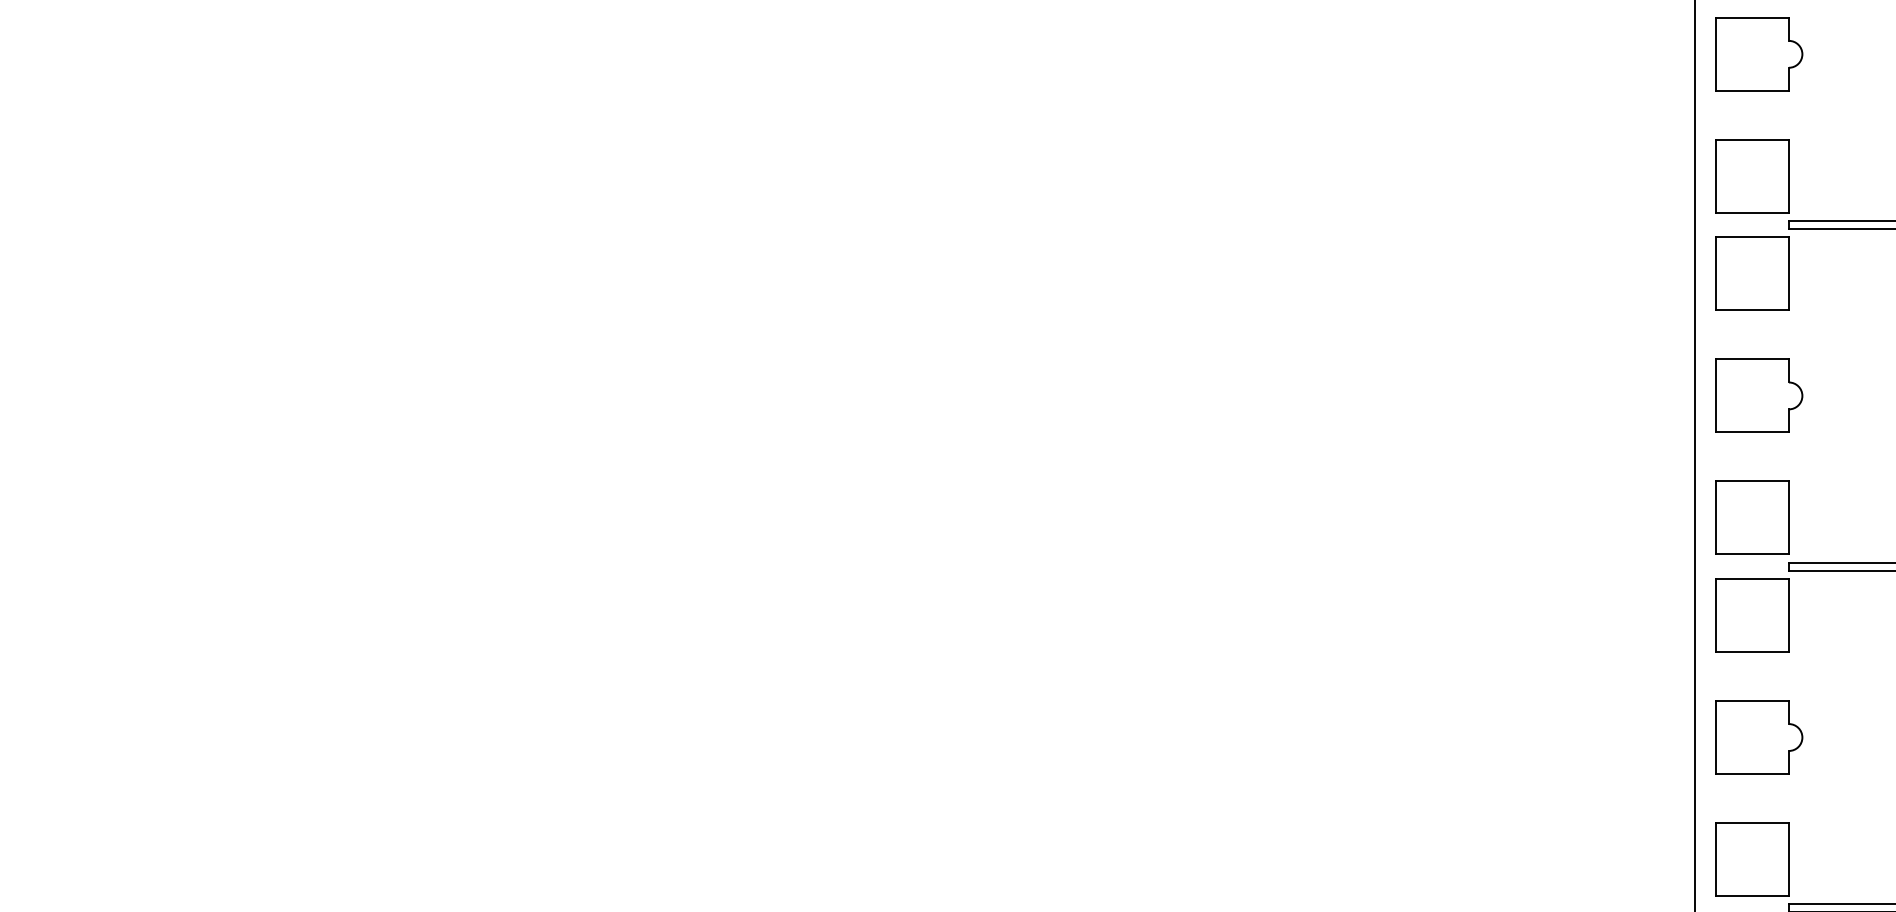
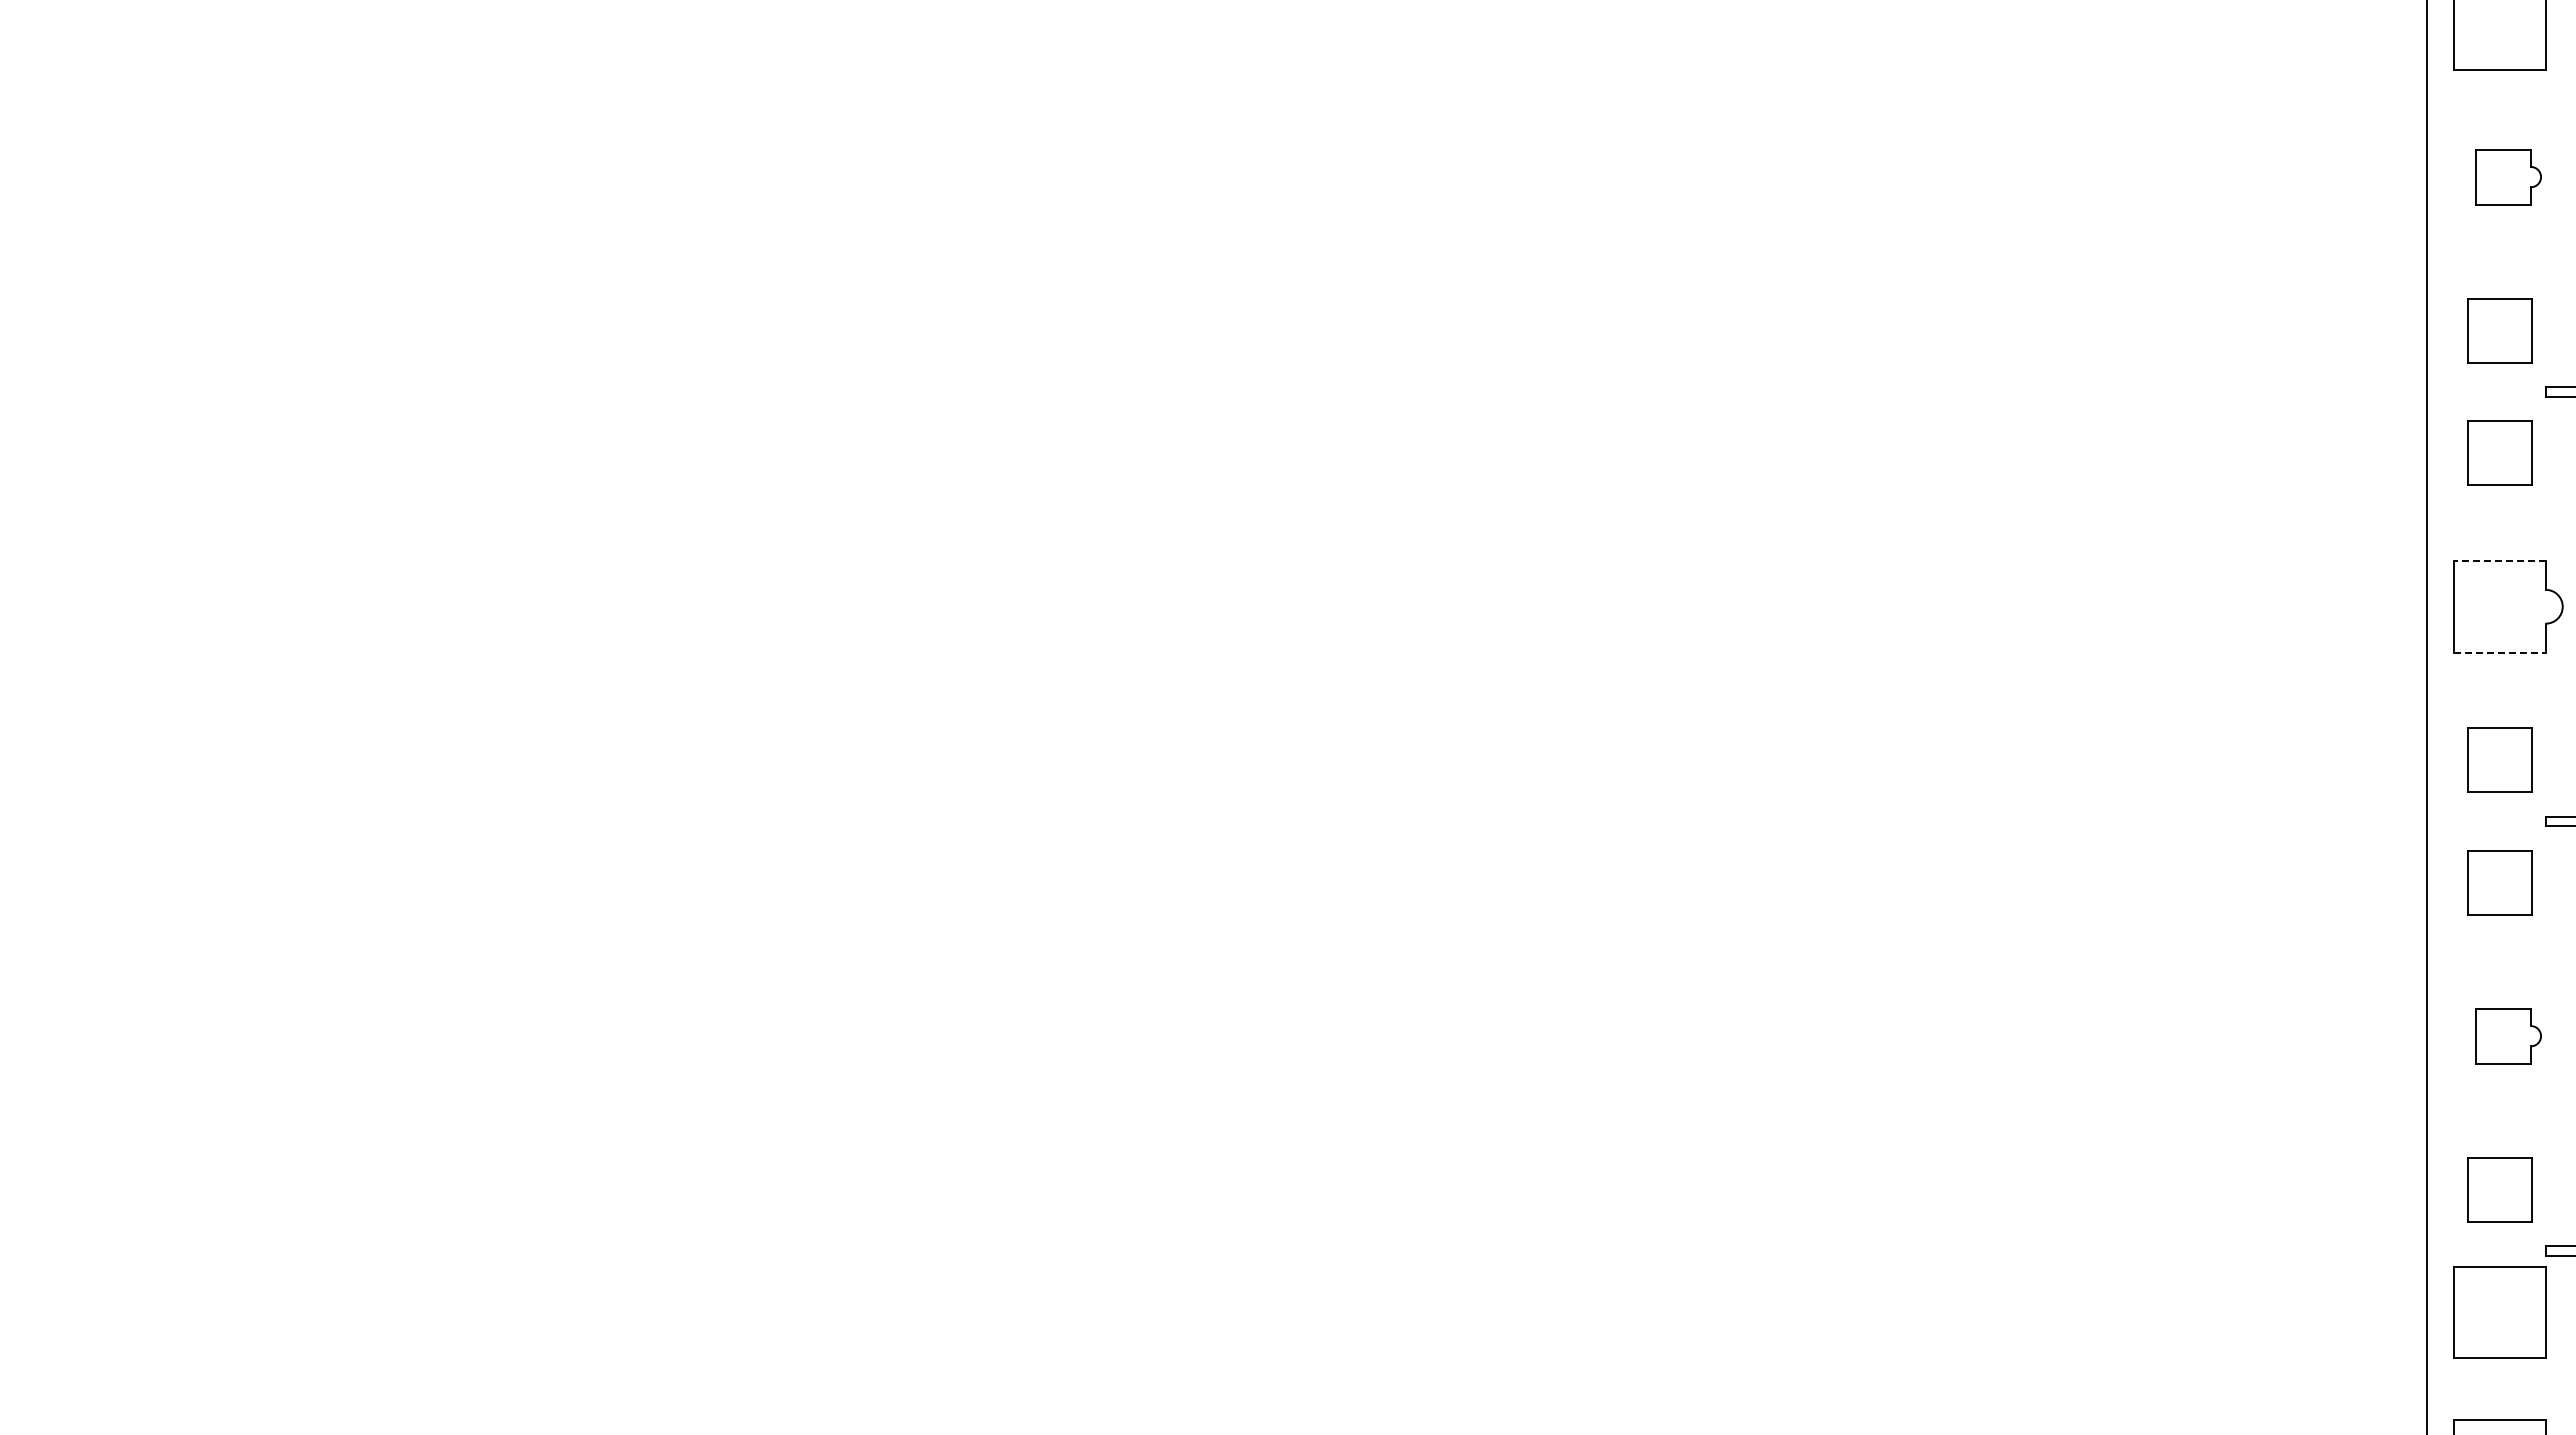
part: (1759, 53) -> (2508, 176), size x0.6
part: (1752, 176) -> (2499, 330), size x0.7
part: (1752, 273) -> (2499, 452), size x0.7
line: (1752, 359) -> (2499, 560), solid -> dashed
line: (1752, 432) -> (2499, 652), solid -> dashed
part: (1752, 517) -> (2499, 759), size x0.7
part: (1752, 615) -> (2499, 882), size x0.7
part: (1759, 736) -> (2508, 1035), size x0.6
part: (1752, 859) -> (2499, 1189), size x0.7

